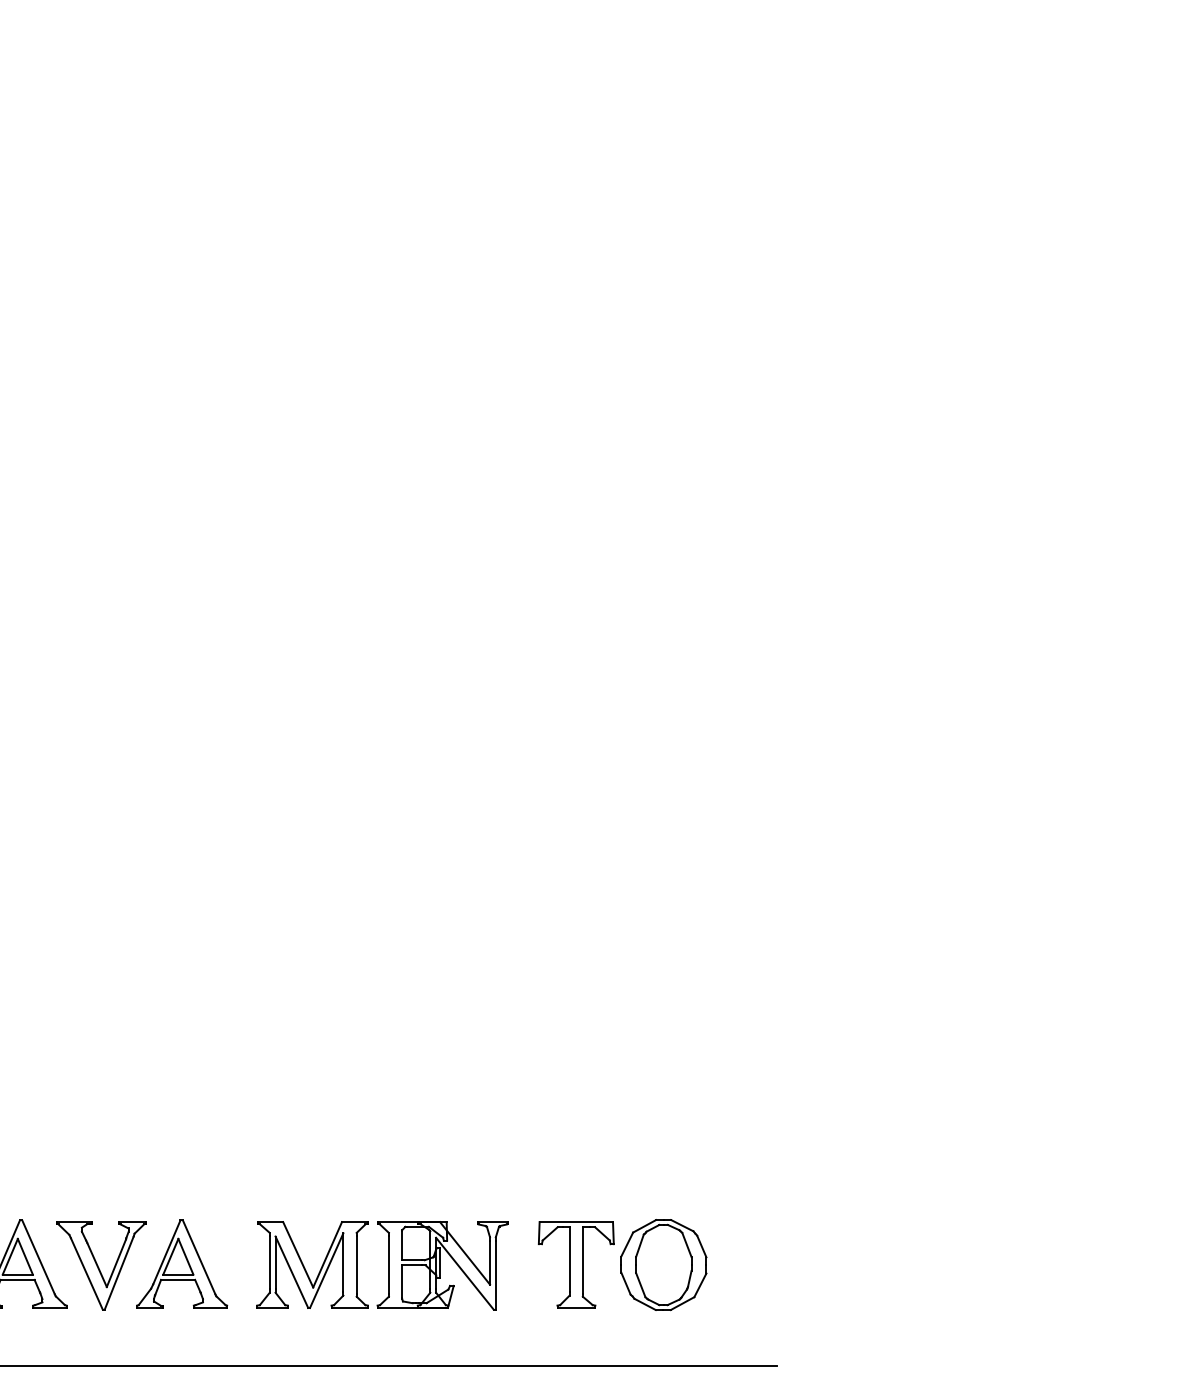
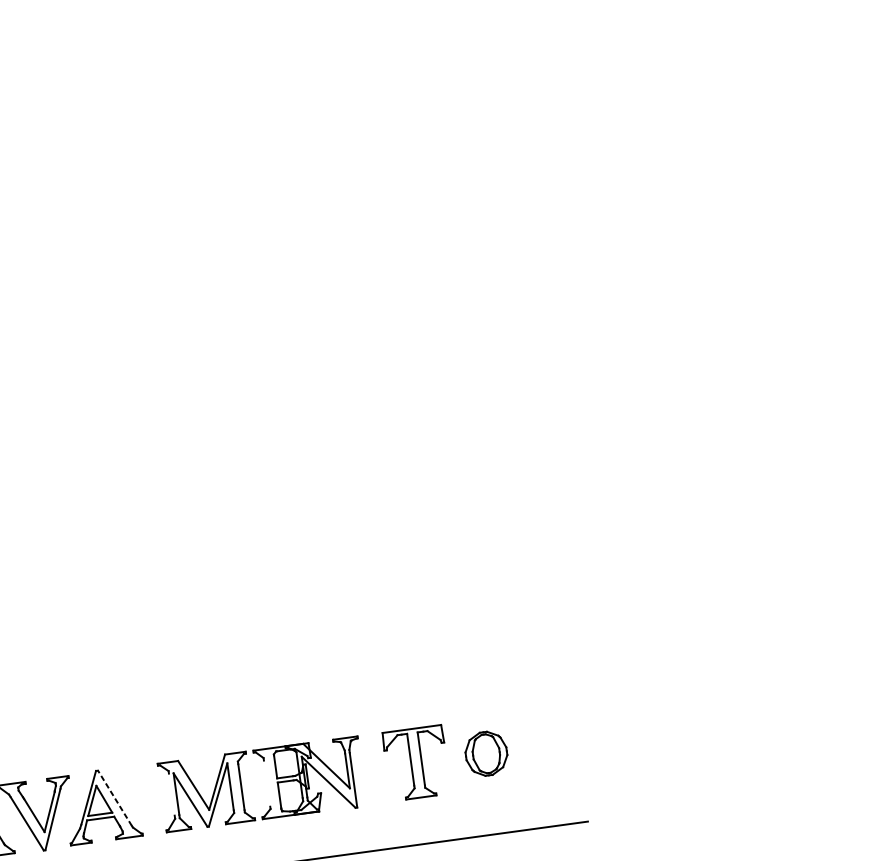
line: (198, 1256) -> (114, 797), solid -> dashed
line: (269, 1262) -> (171, 794), removed
line: (388, 1264) -> (266, 783), removed
part: (663, 1265) -> (486, 754), size x0.6

